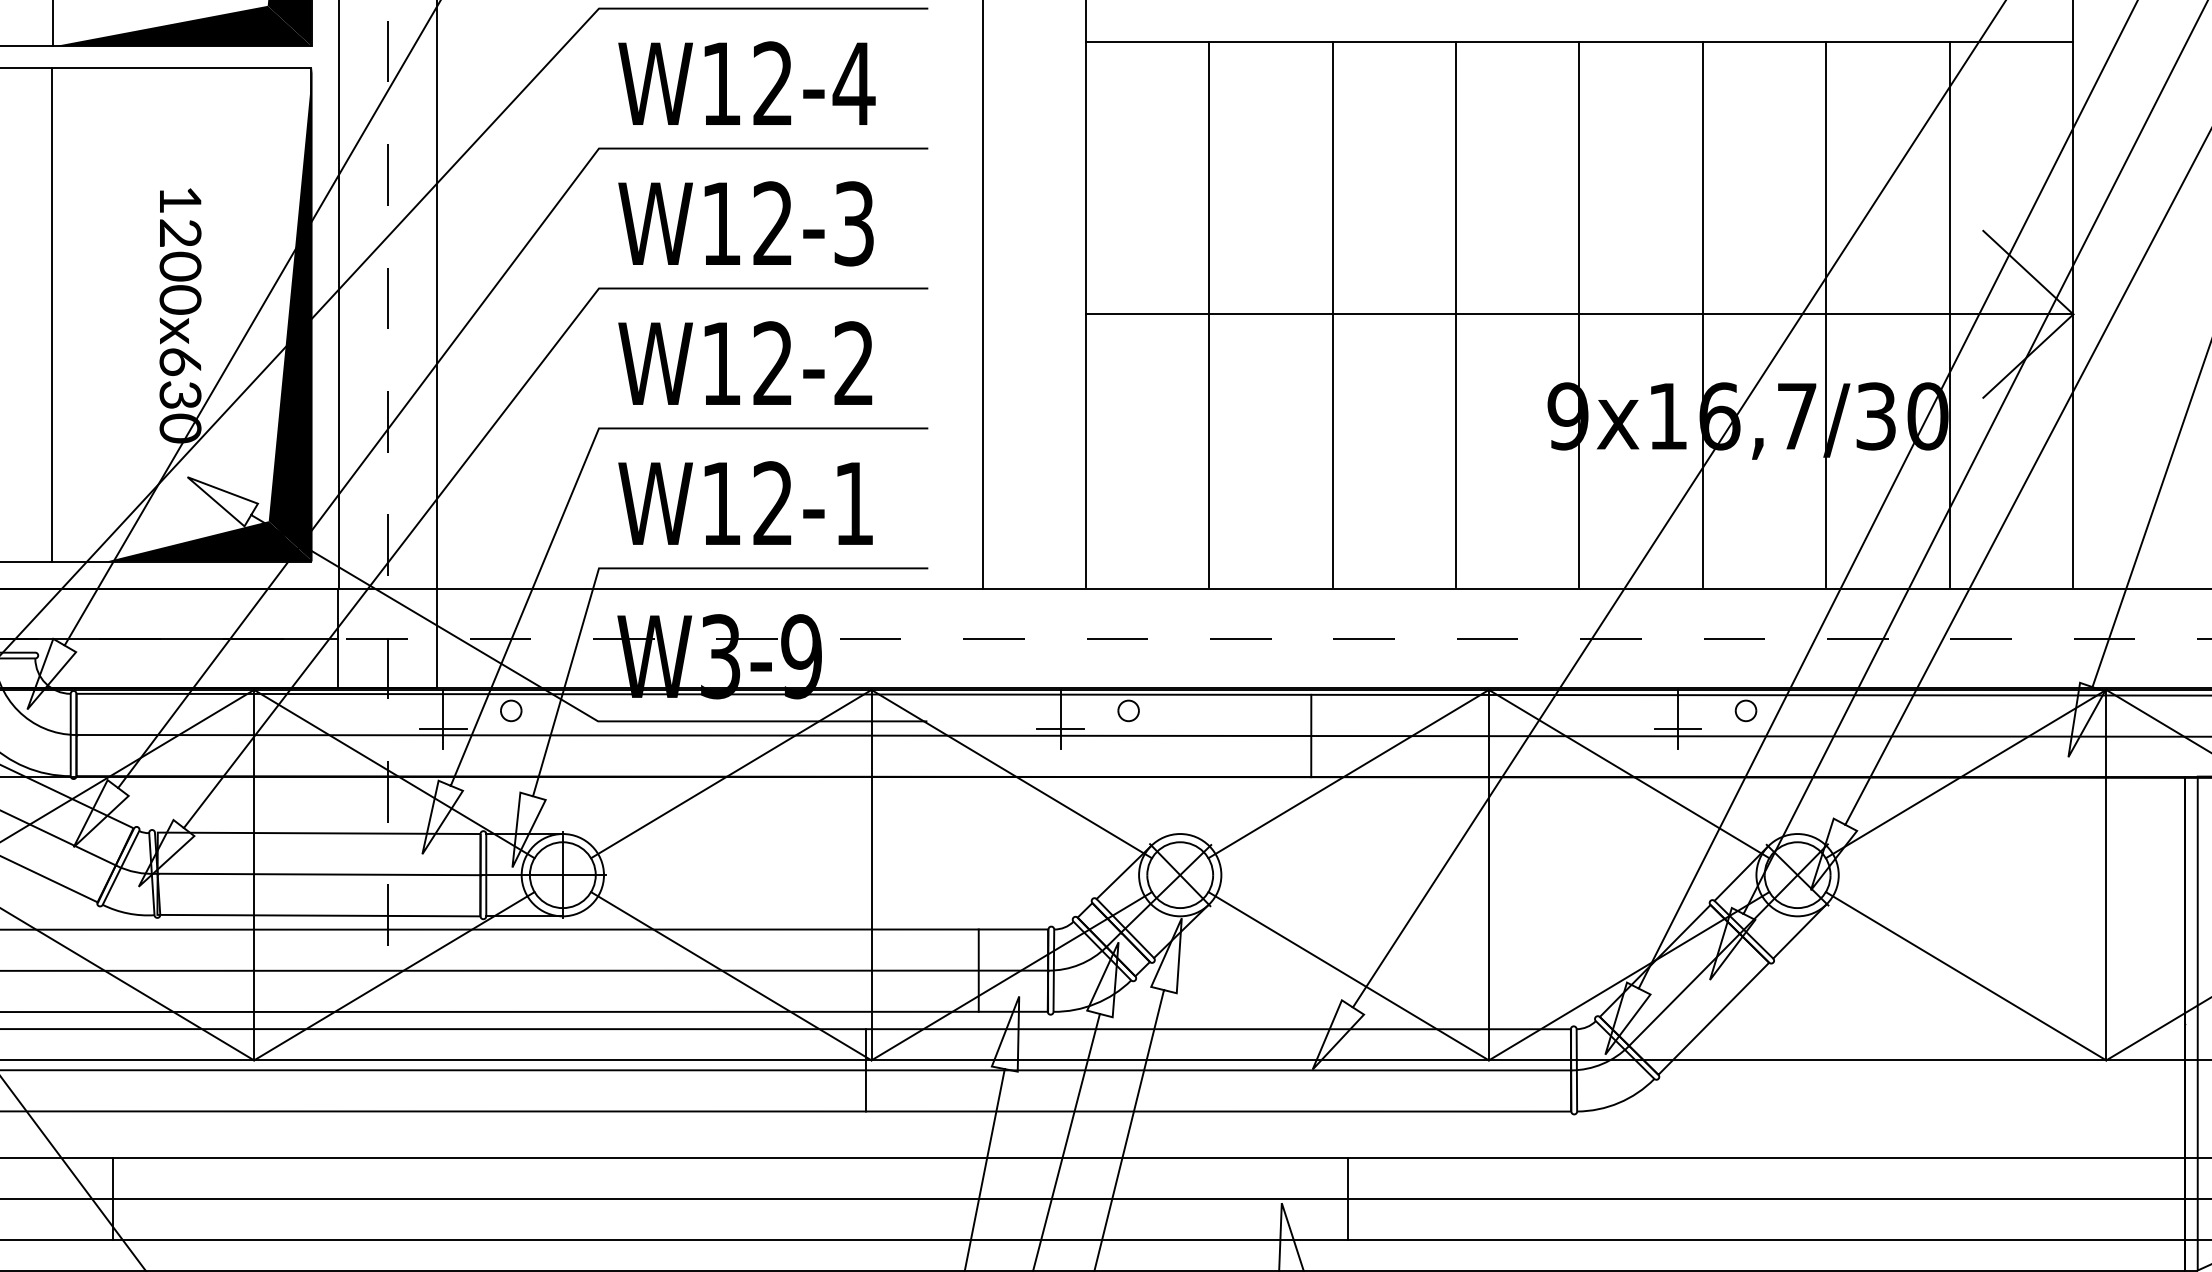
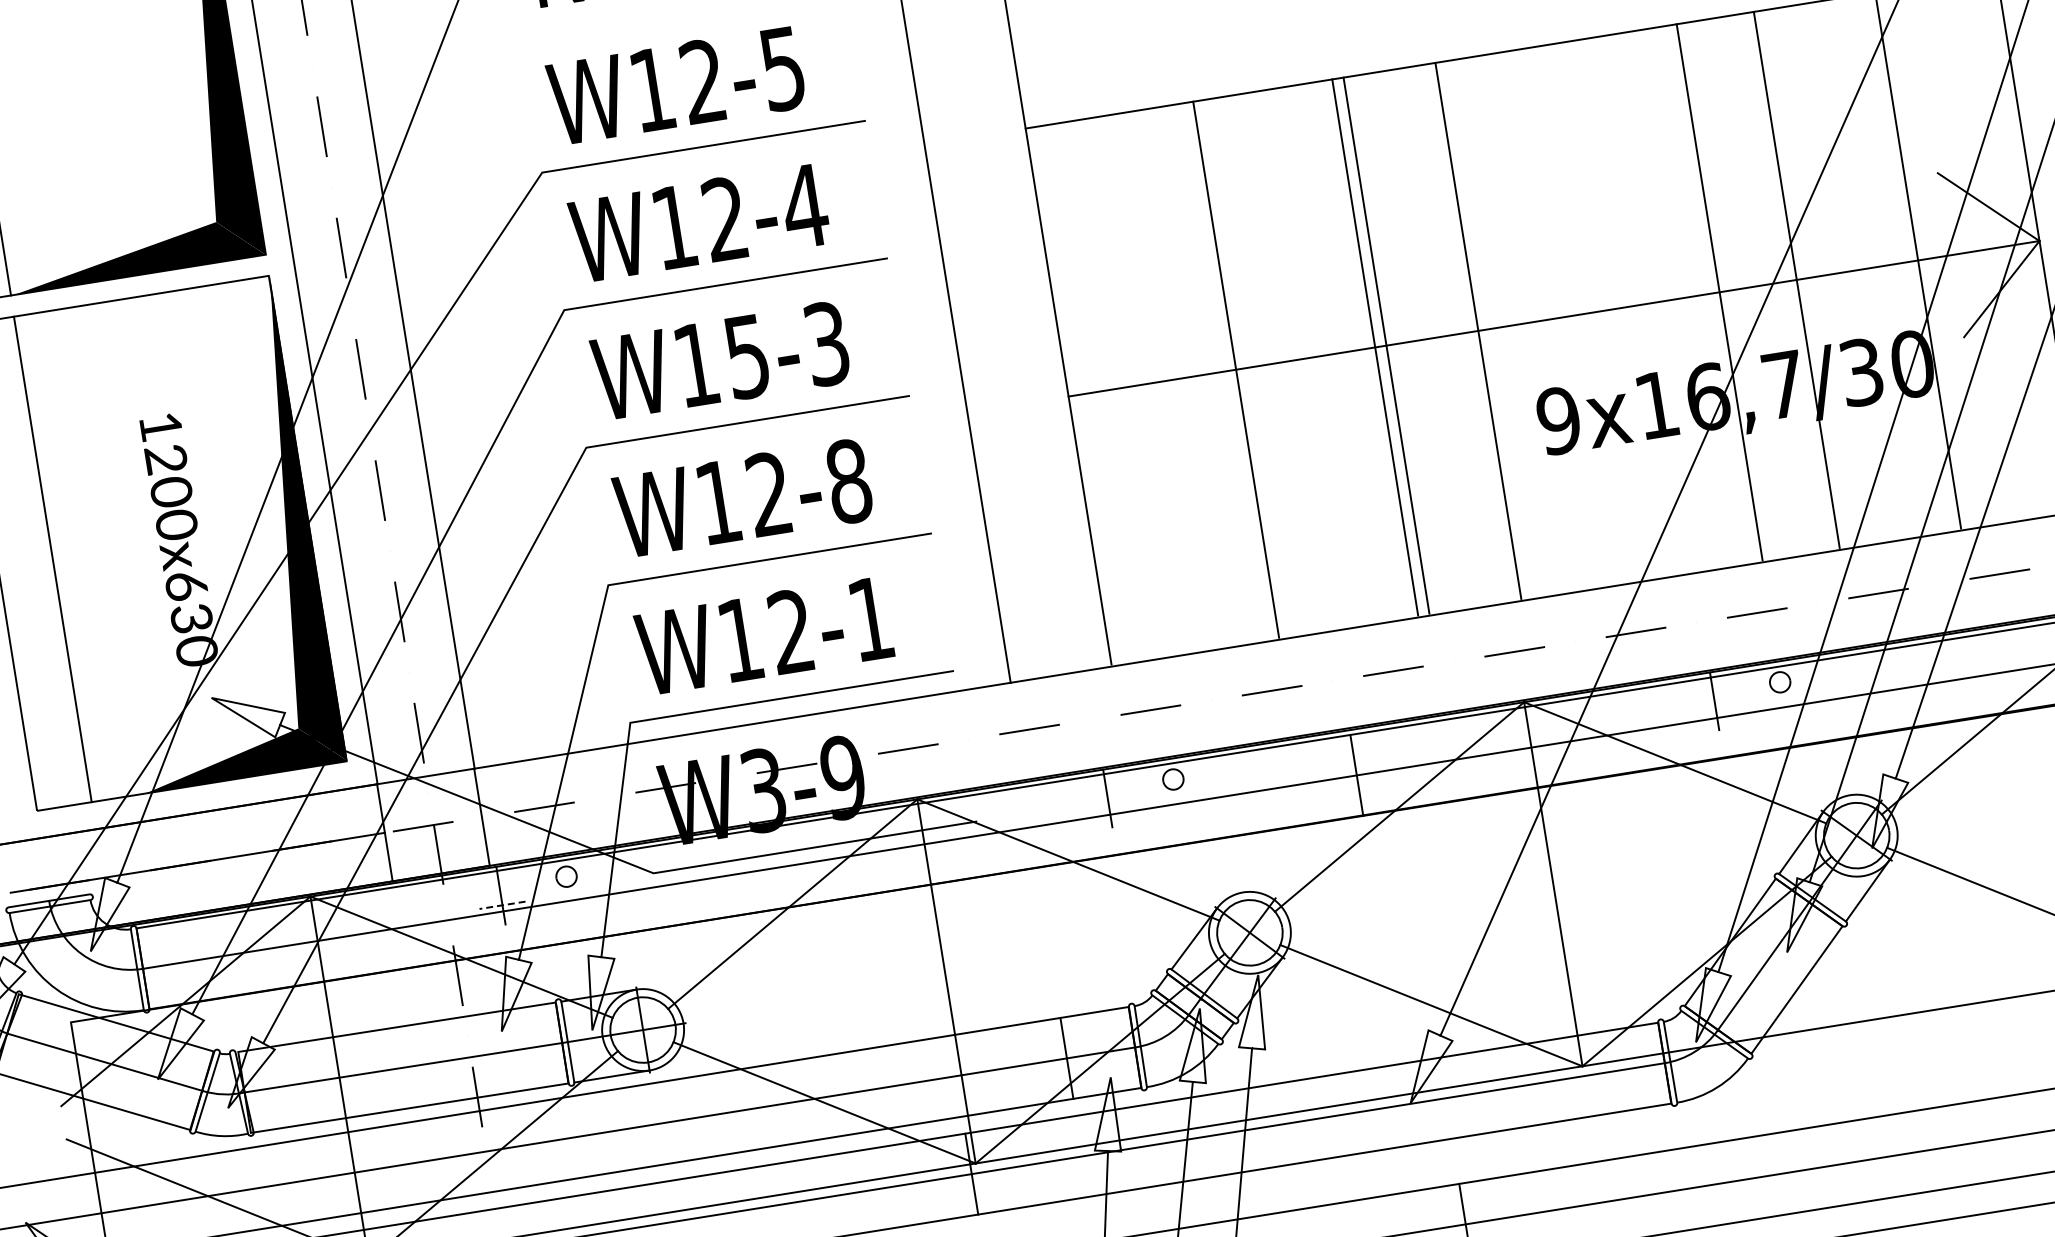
text: (772, 223) -> (746, 356), W12-3 -> W15-3
line: (1209, 314) -> (1236, 369), moved
line: (1332, 314) -> (1375, 347), moved
line: (1456, 314) -> (1386, 345), moved
line: (1579, 314) -> (1478, 331), moved
line: (1702, 314) -> (1719, 292), moved
text: (854, 363) -> (849, 481), W12-2 -> W12-8
line: (442, 729) -> (501, 905), solid -> dashed
line: (1060, 729) -> (1109, 808), removed
line: (1677, 729) -> (1715, 711), removed

